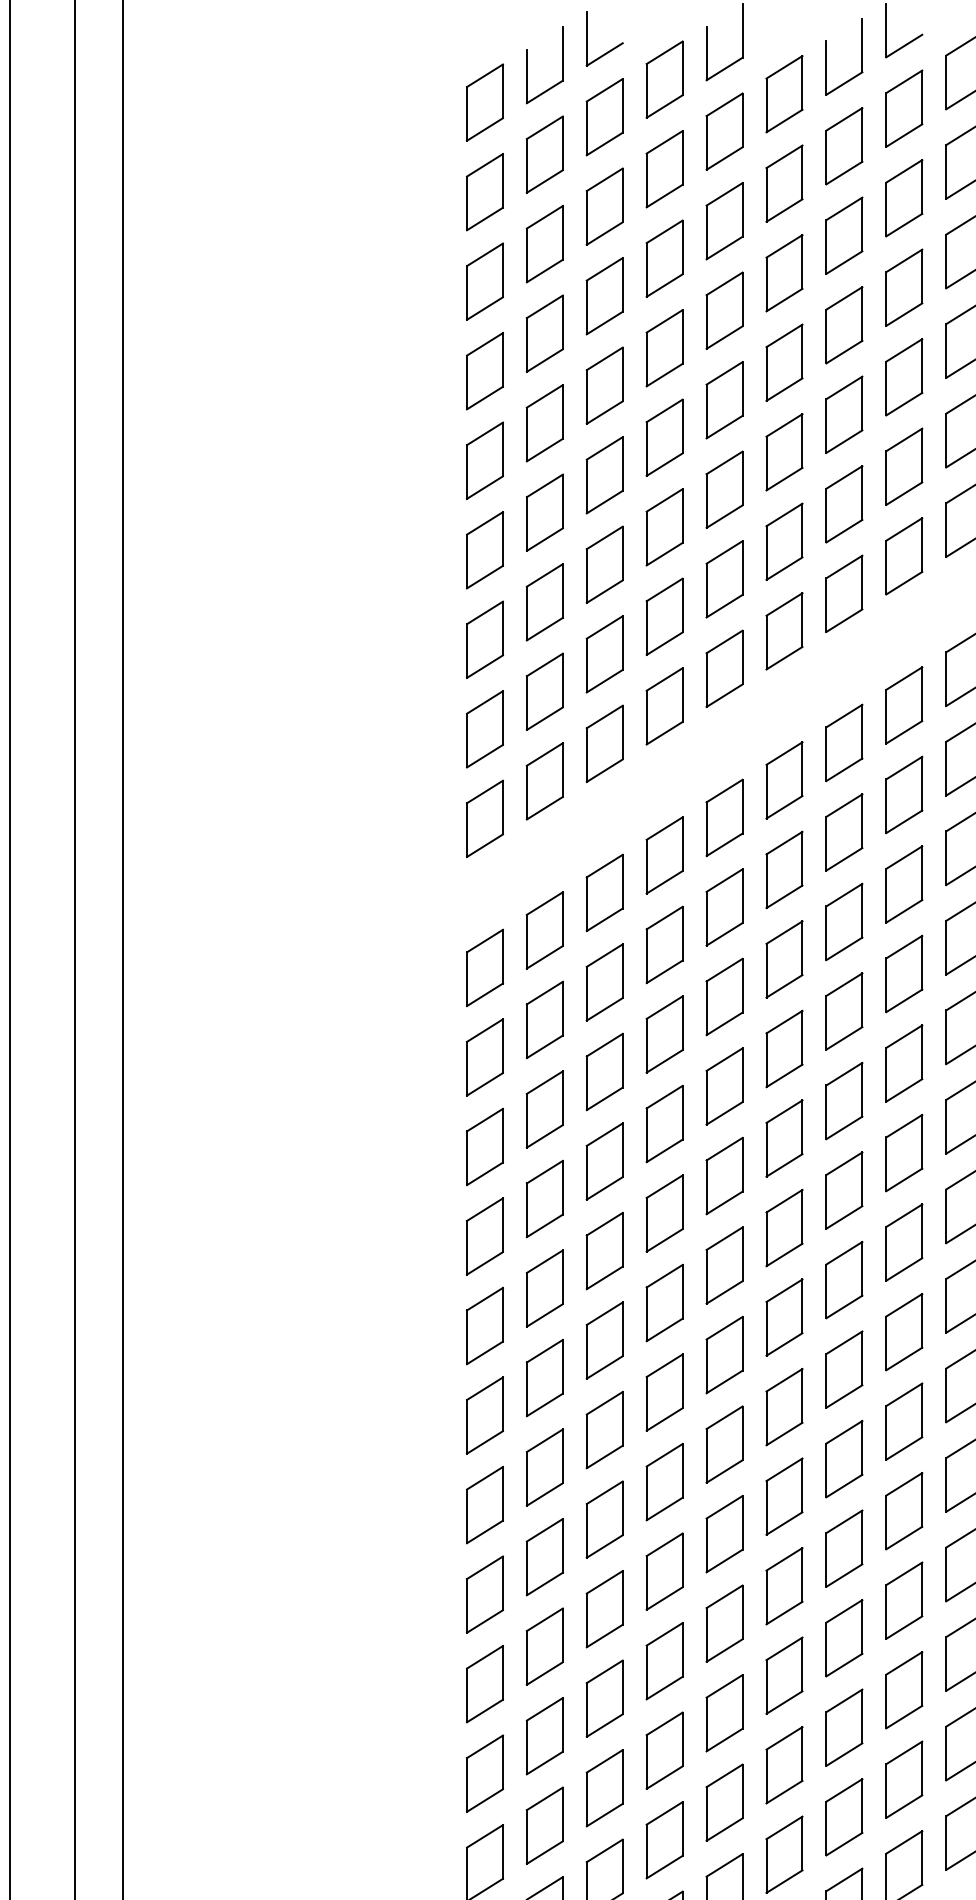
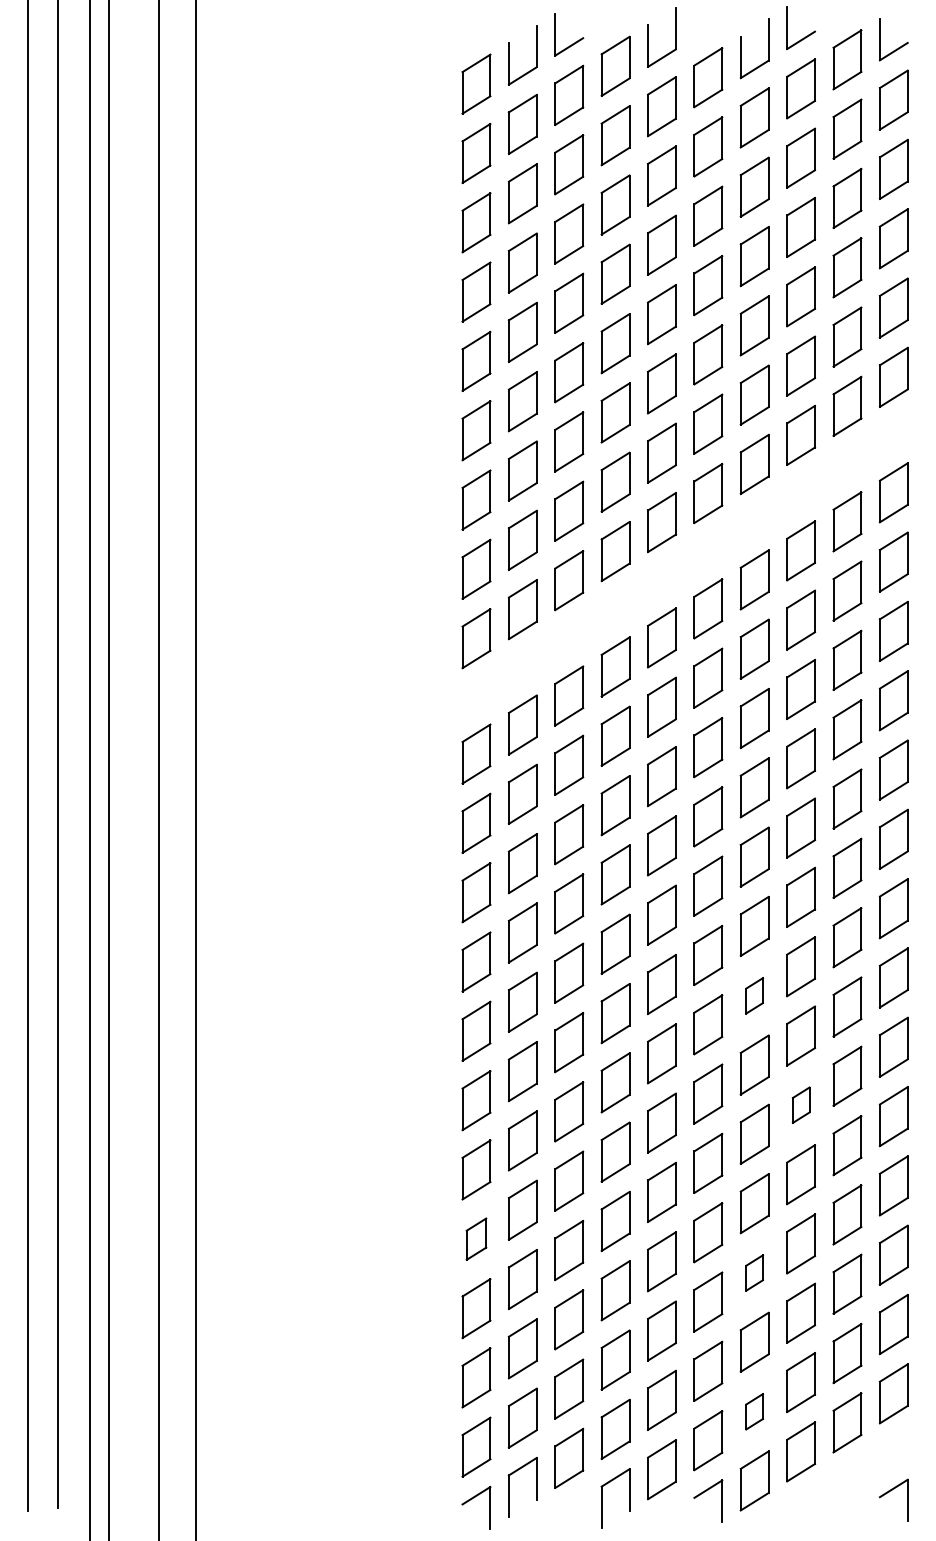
part: (844, 1279) -> (754, 995), size x0.6
part: (904, 1420) -> (801, 1104), size x0.6
part: (485, 1593) -> (476, 1238), size x0.7
part: (844, 1637) -> (754, 1272), size x0.6
part: (844, 1817) -> (754, 1411), size x0.6

